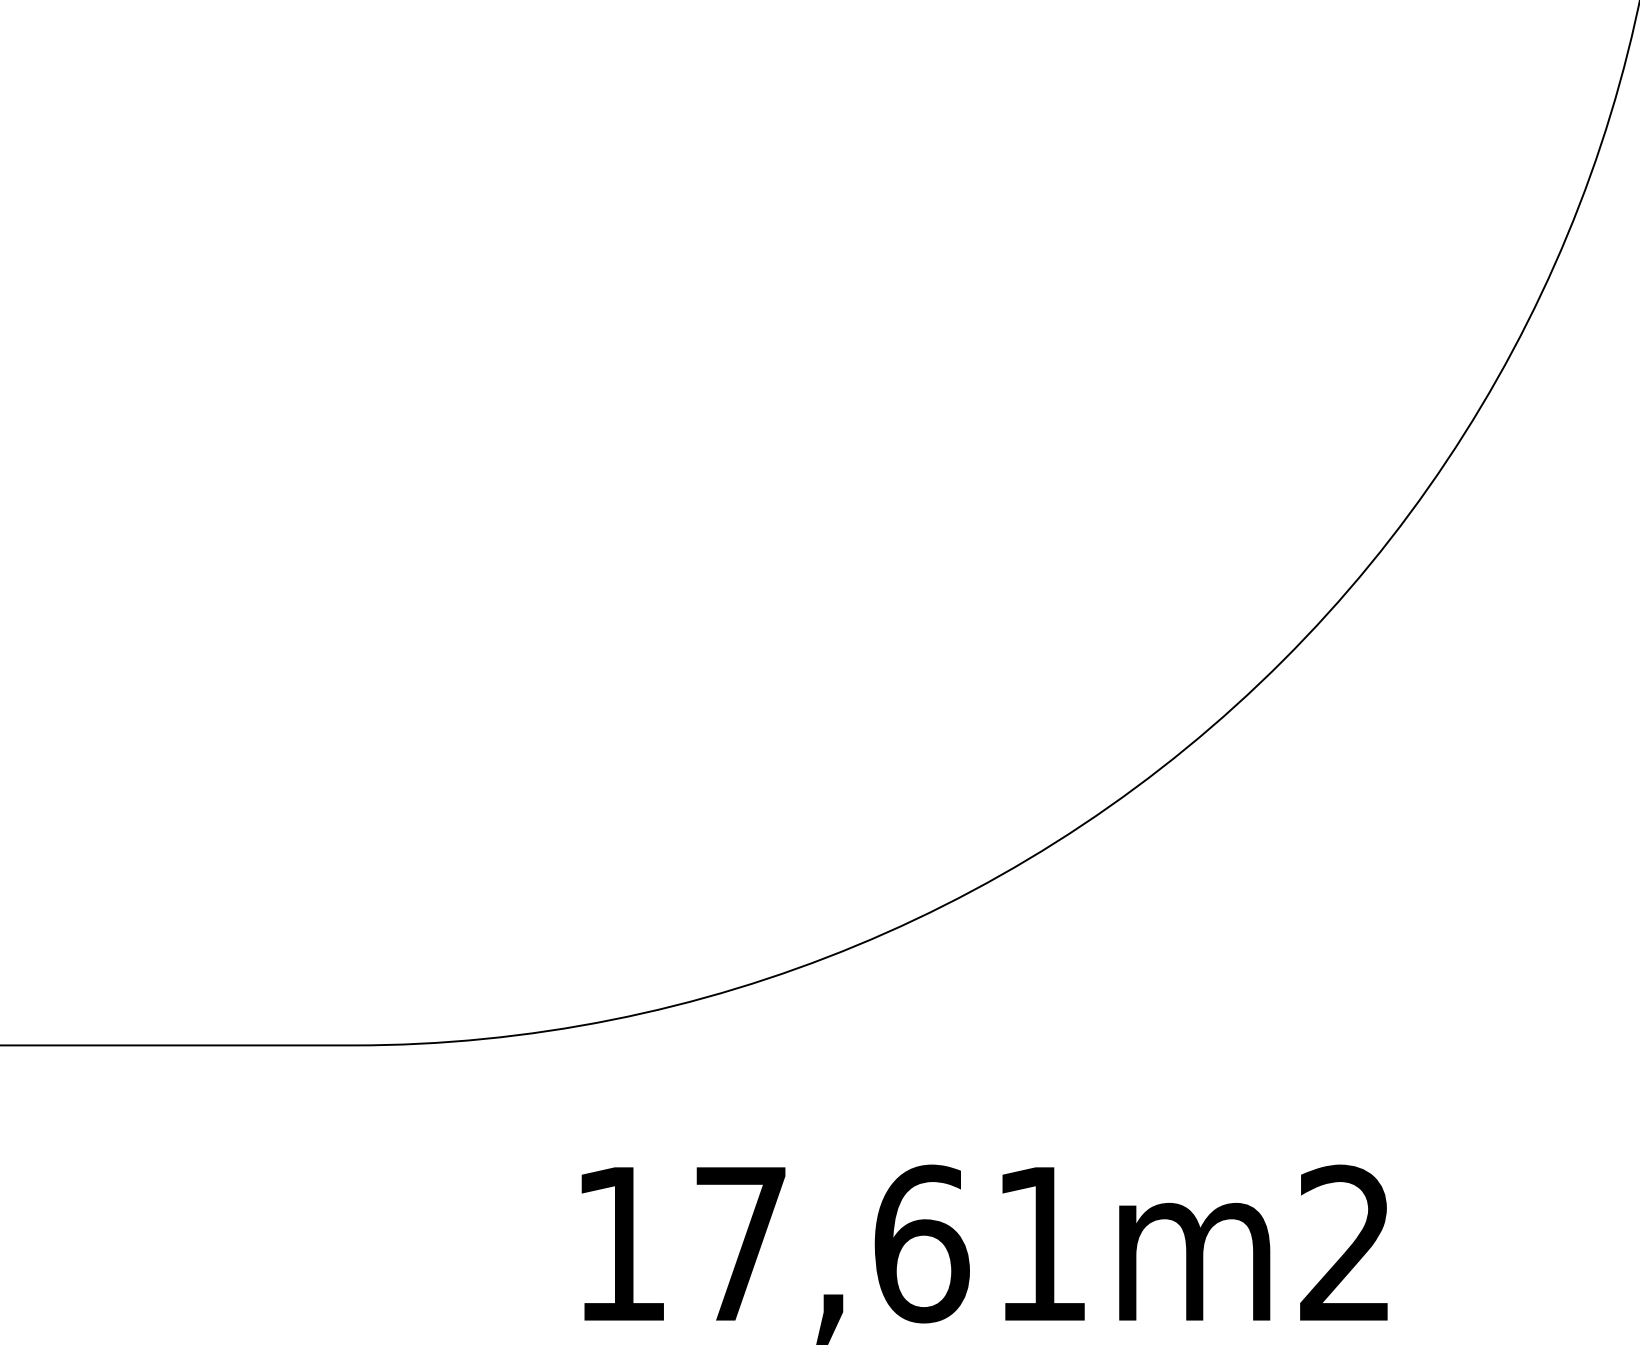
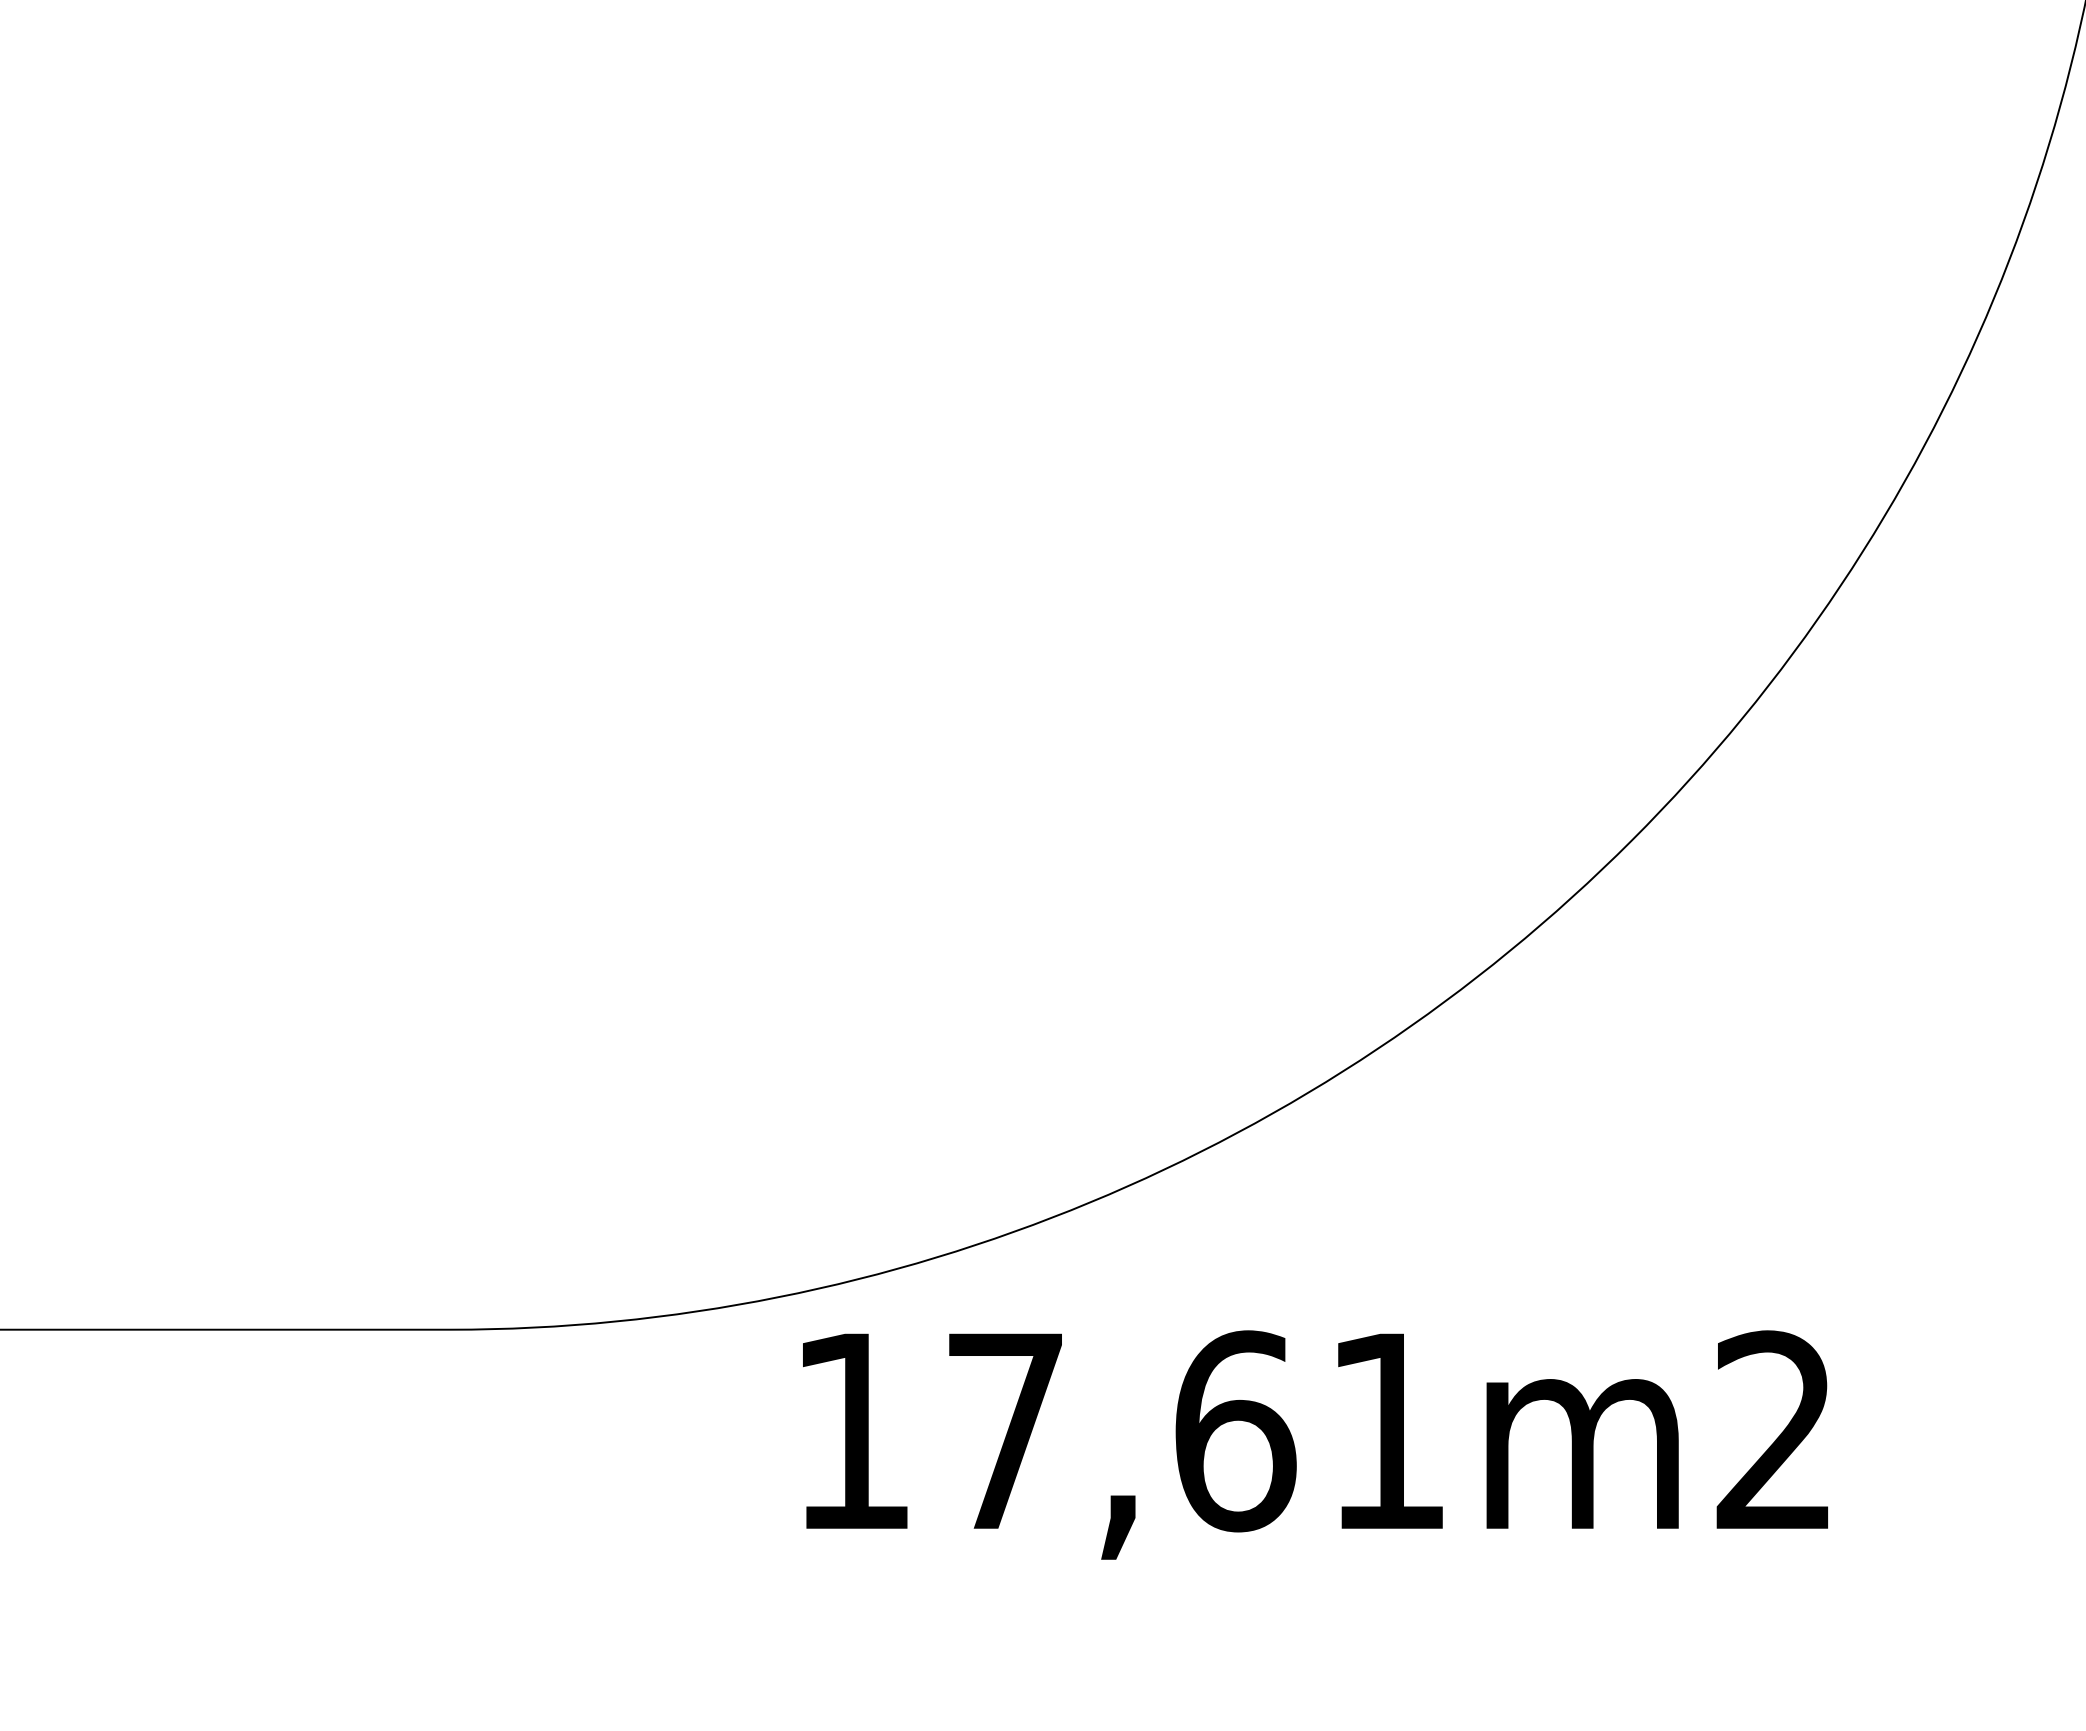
text: (984, 1254) -> (1315, 1444), moved

